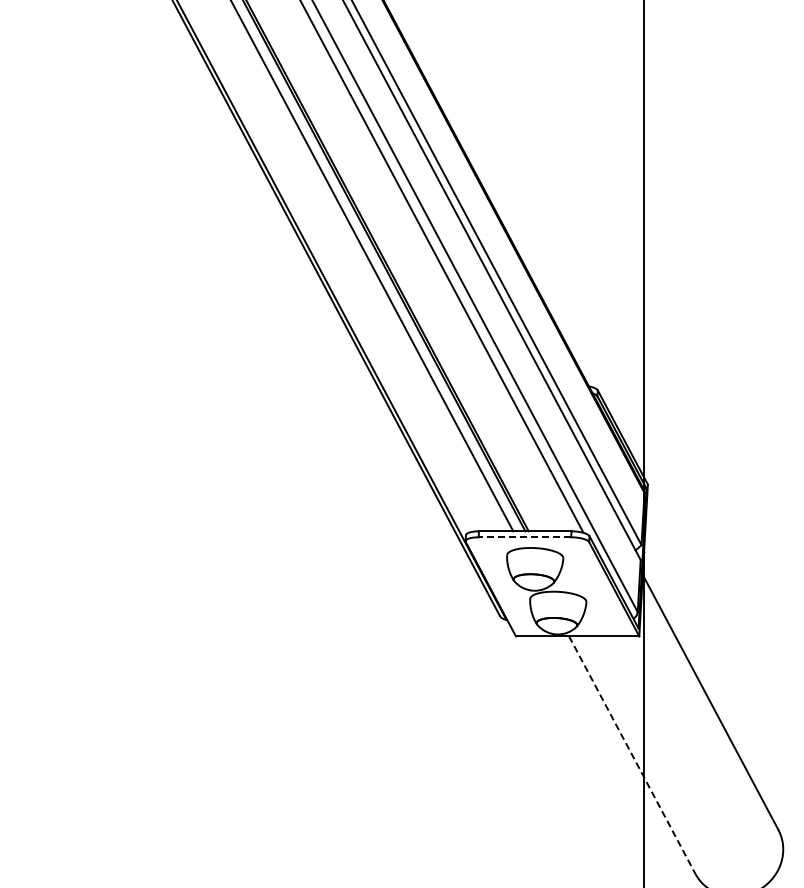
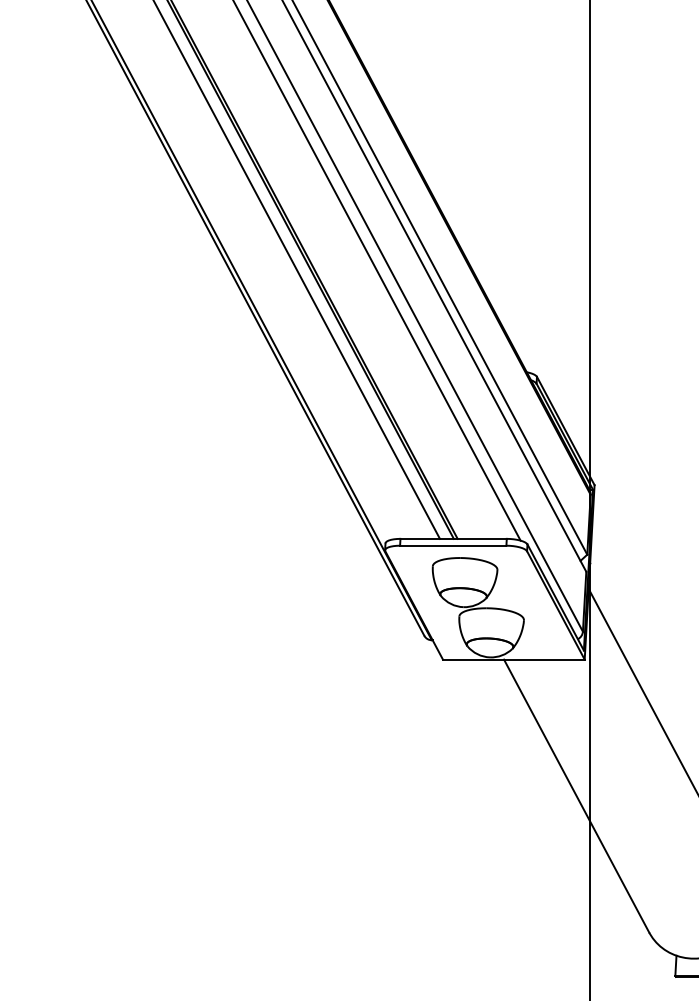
line: (524, 537) -> (452, 545), dashed -> solid
line: (632, 755) -> (576, 796), dashed -> solid

